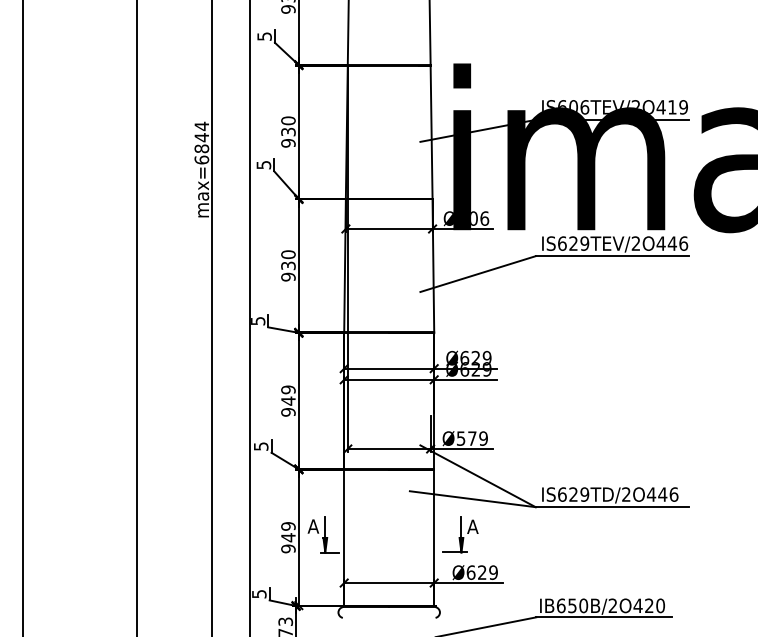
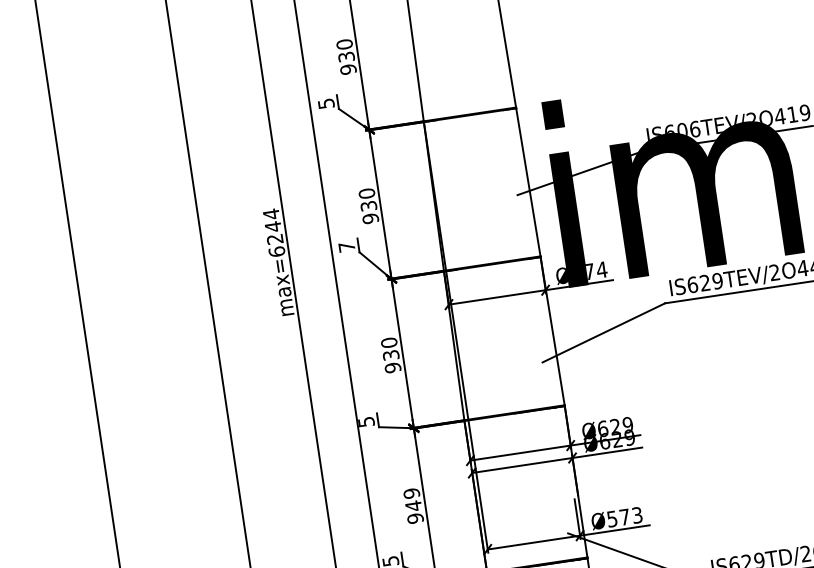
text: (201, 148) -> (274, 238), max=6844 -> max=6244
text: (263, 165) -> (346, 247), 5 -> 7
text: (480, 218) -> (597, 270), Ø606 -> Ø374
text: (483, 438) -> (637, 515), Ø579 -> Ø573

